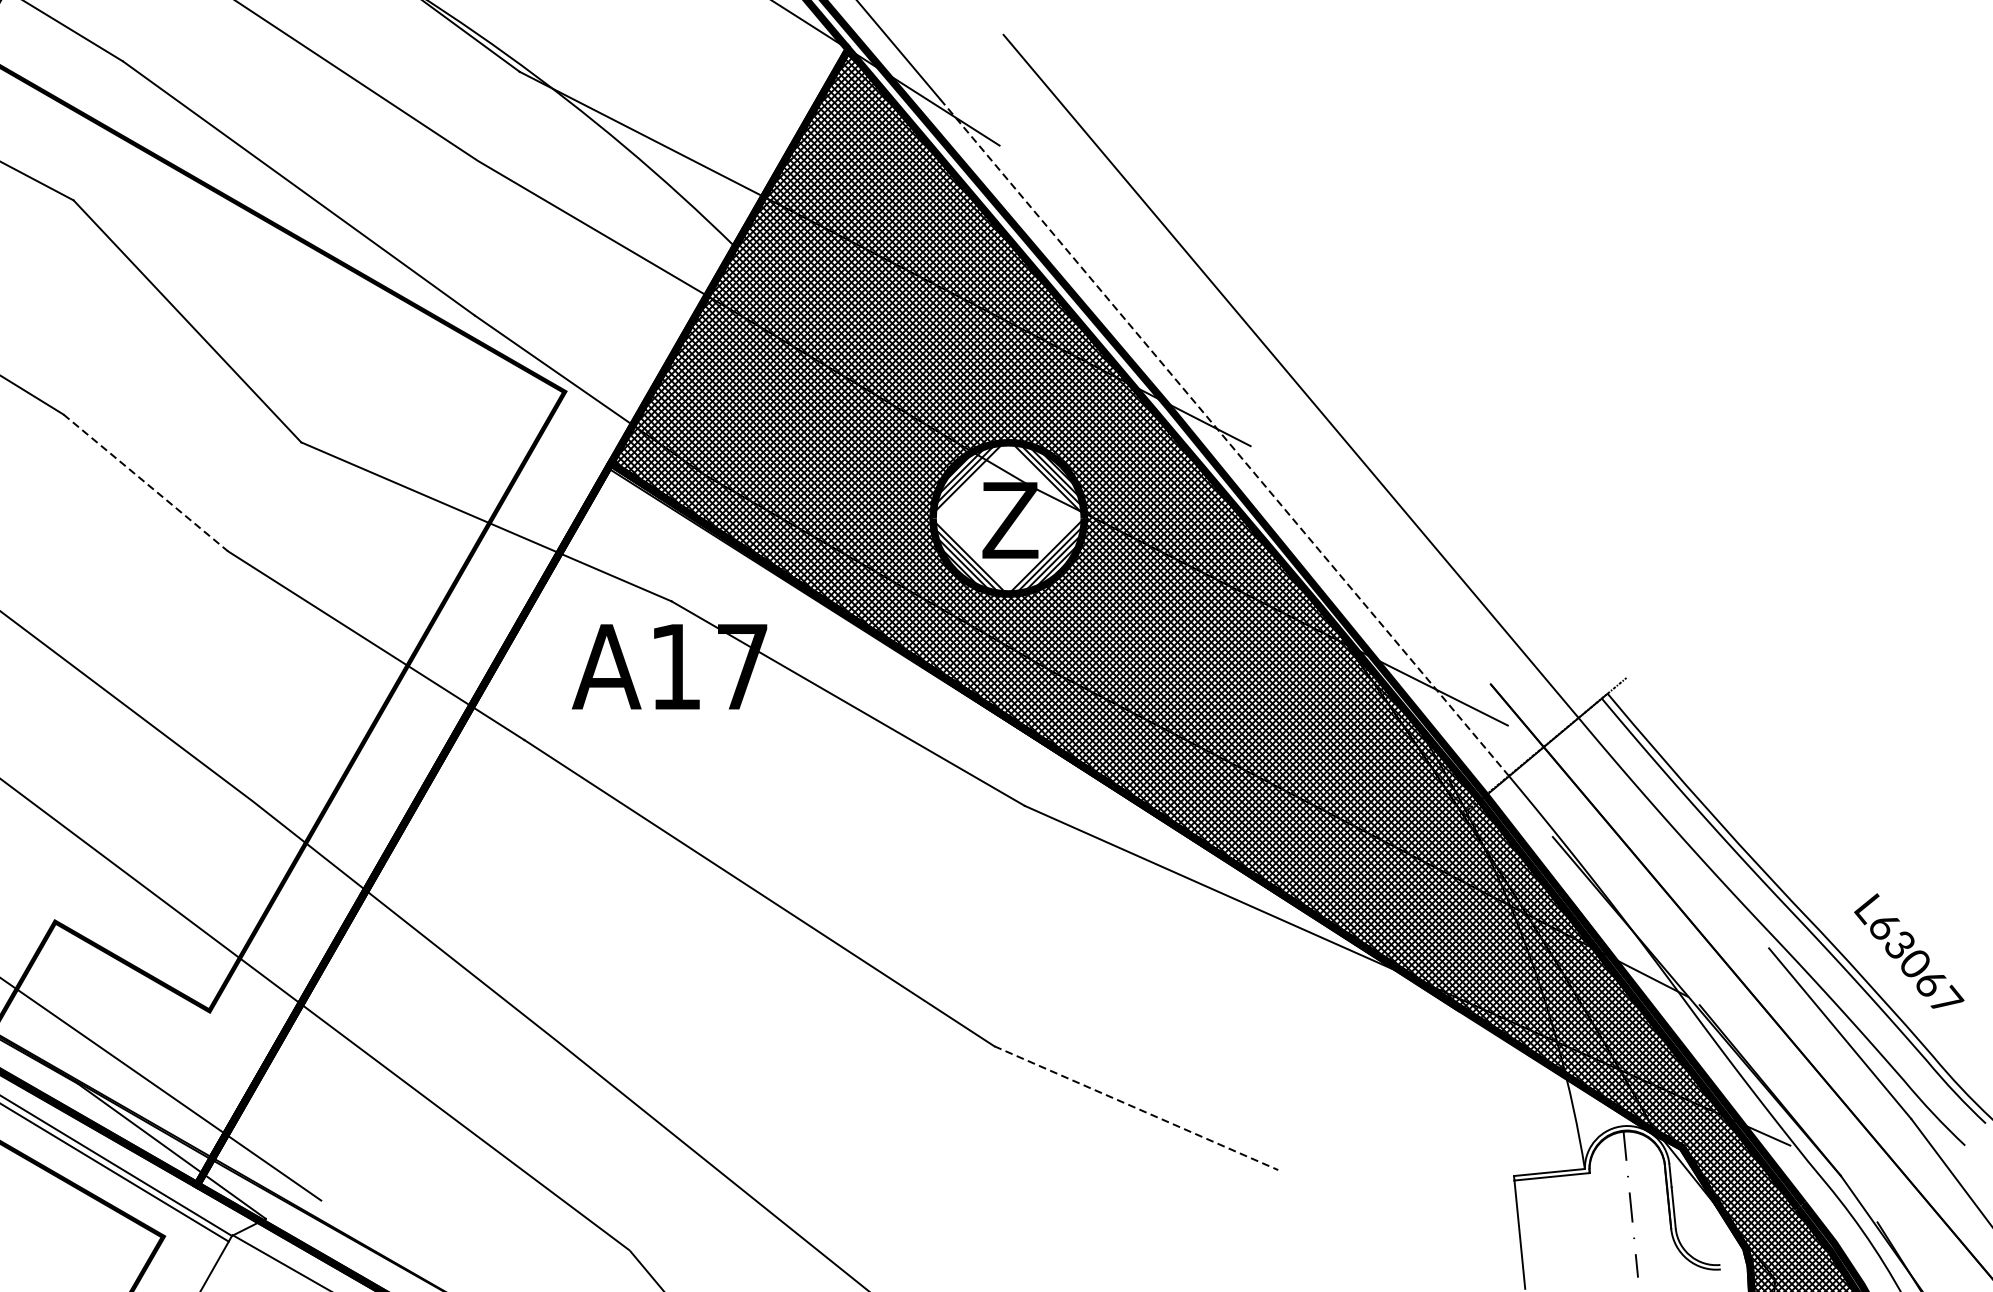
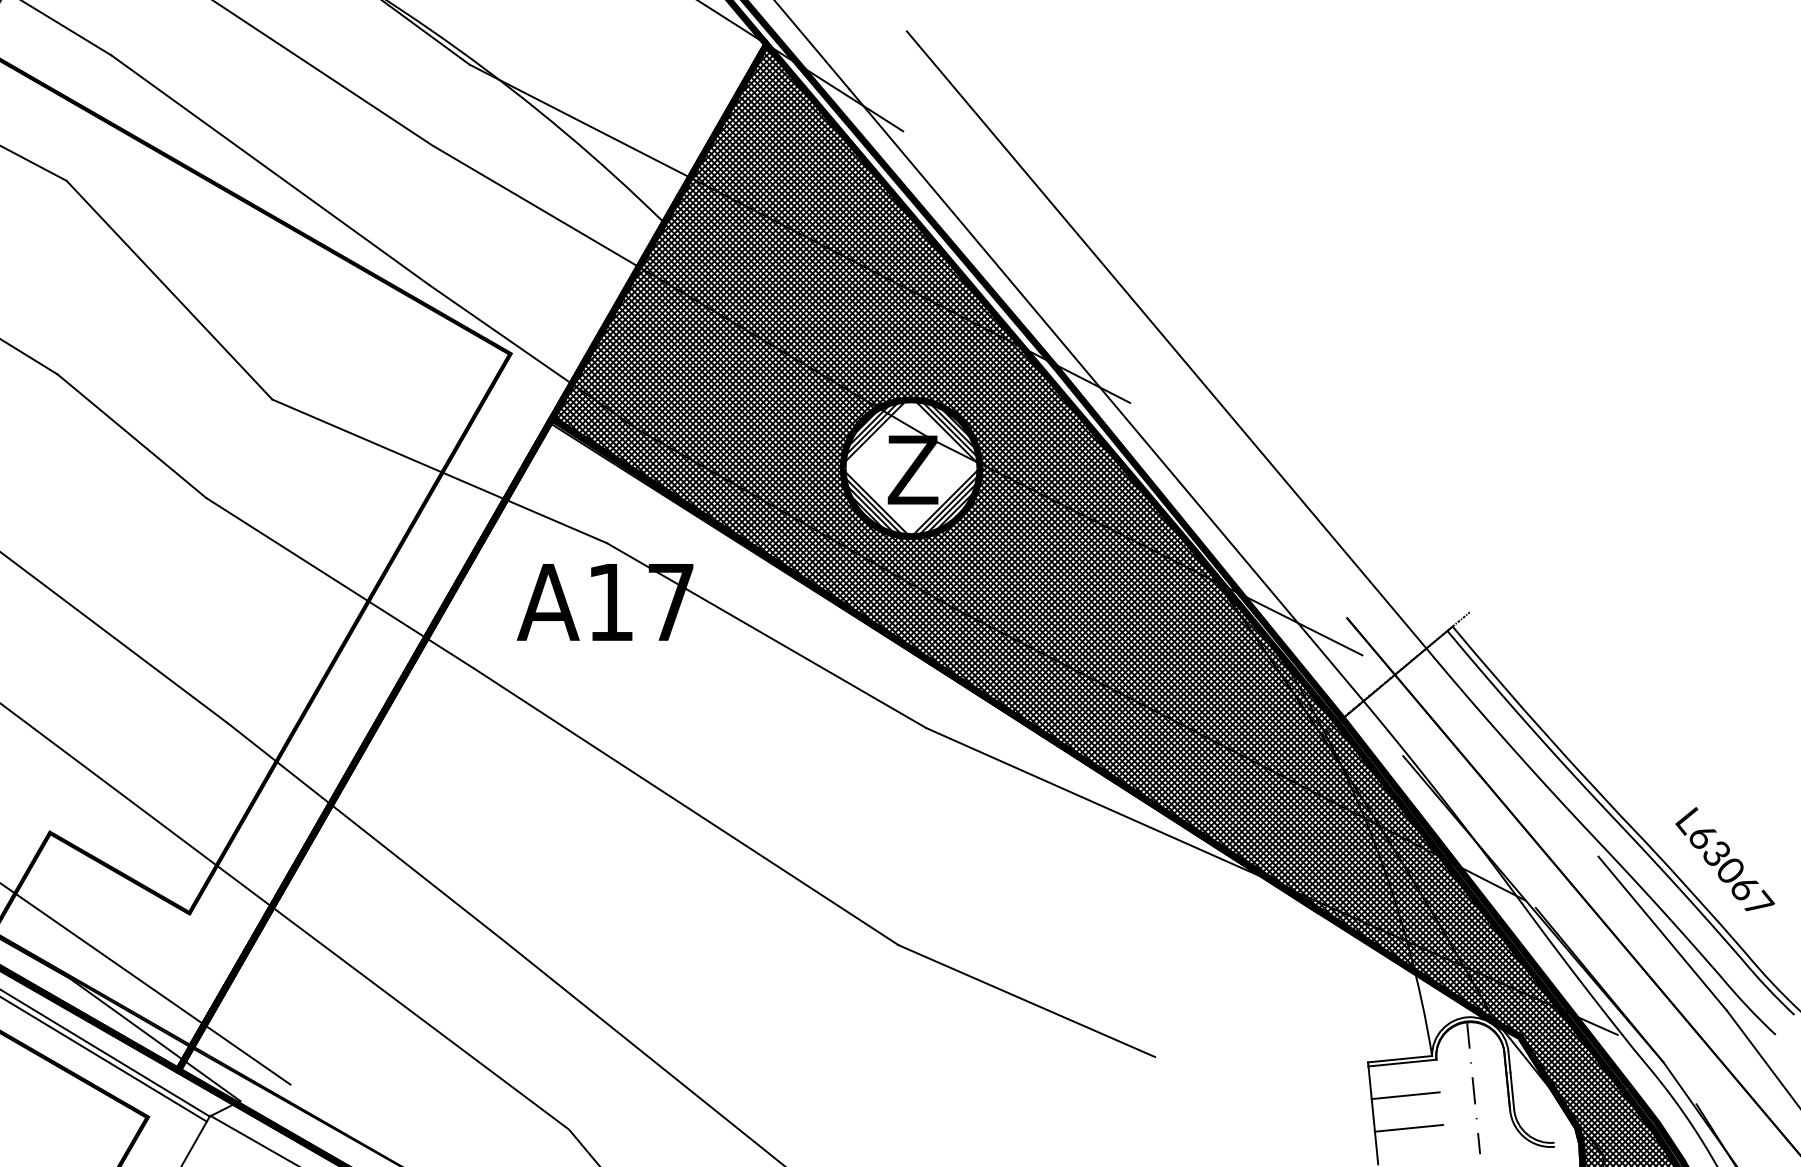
line: (1224, 437) -> (1106, 395), dashed -> solid
line: (145, 483) -> (131, 436), dashed -> solid
line: (1135, 1108) -> (1026, 1001), dashed -> solid
line: (1555, 1212) -> (1405, 1095), added
line: (1558, 1248) -> (1408, 1127), added

